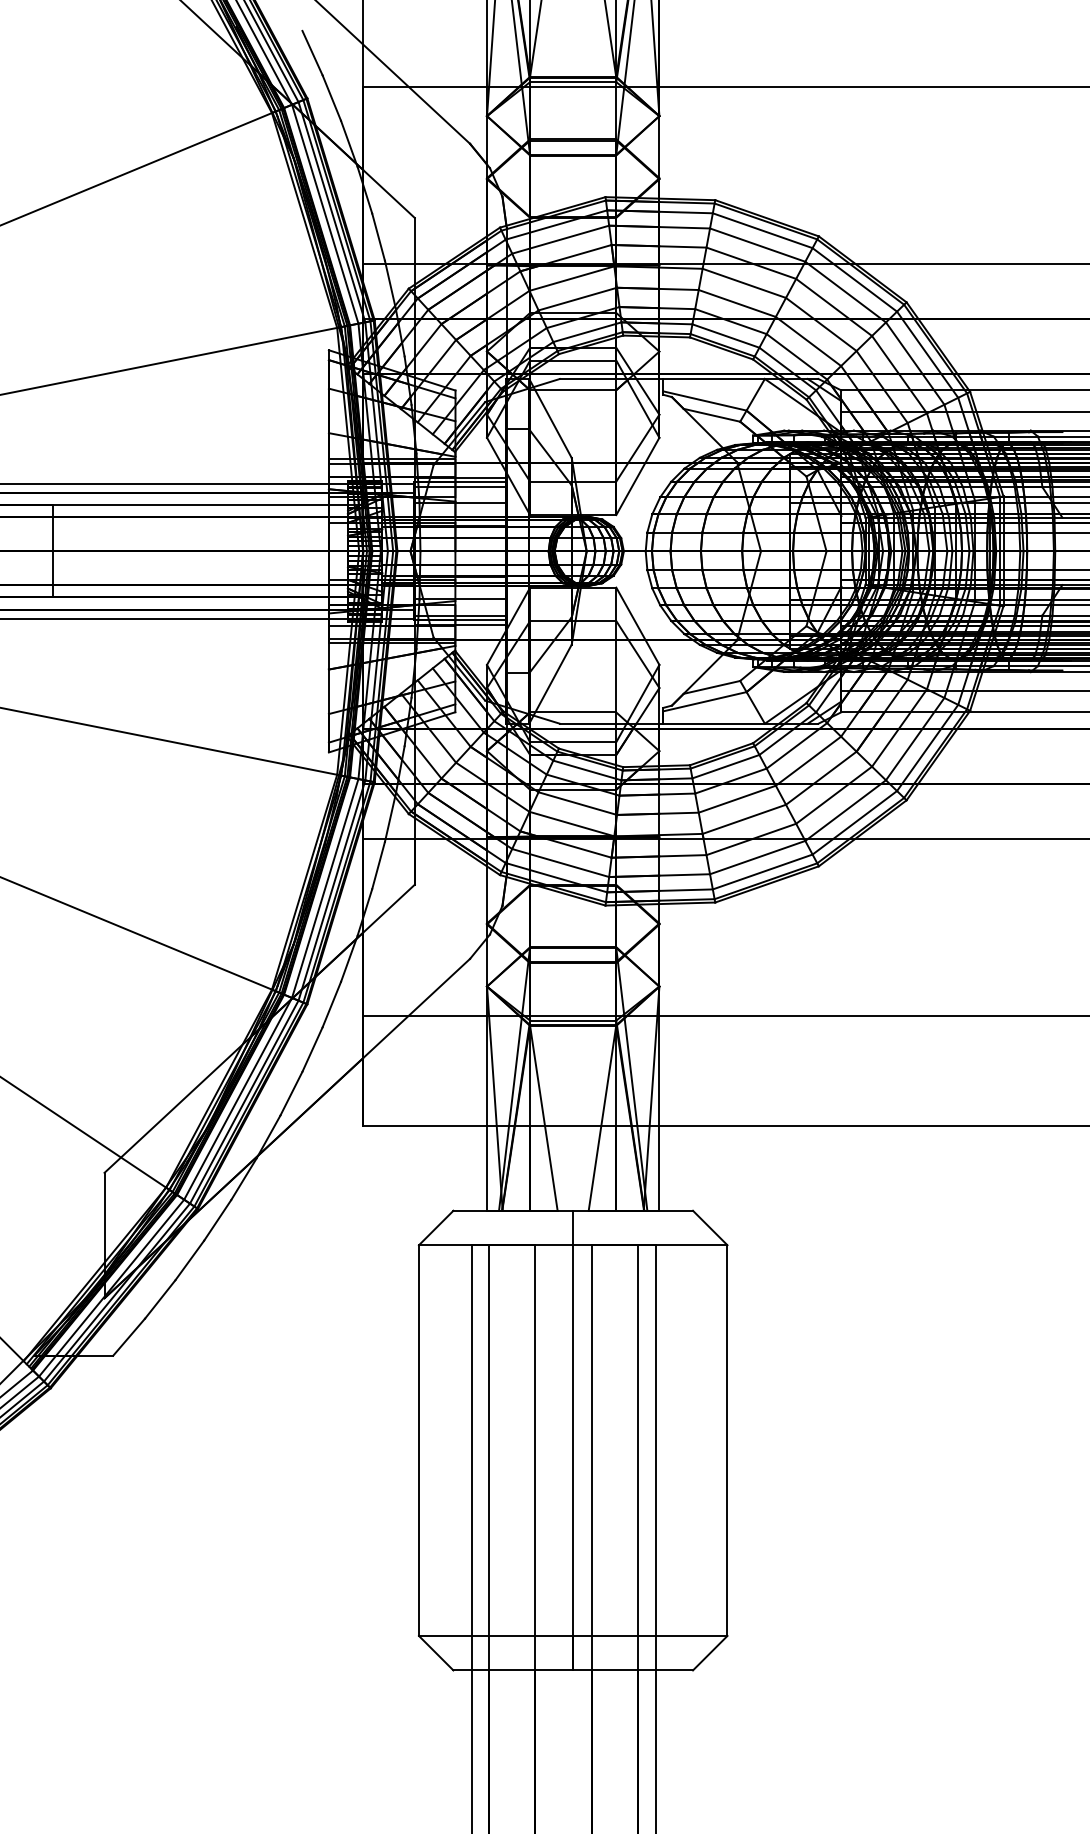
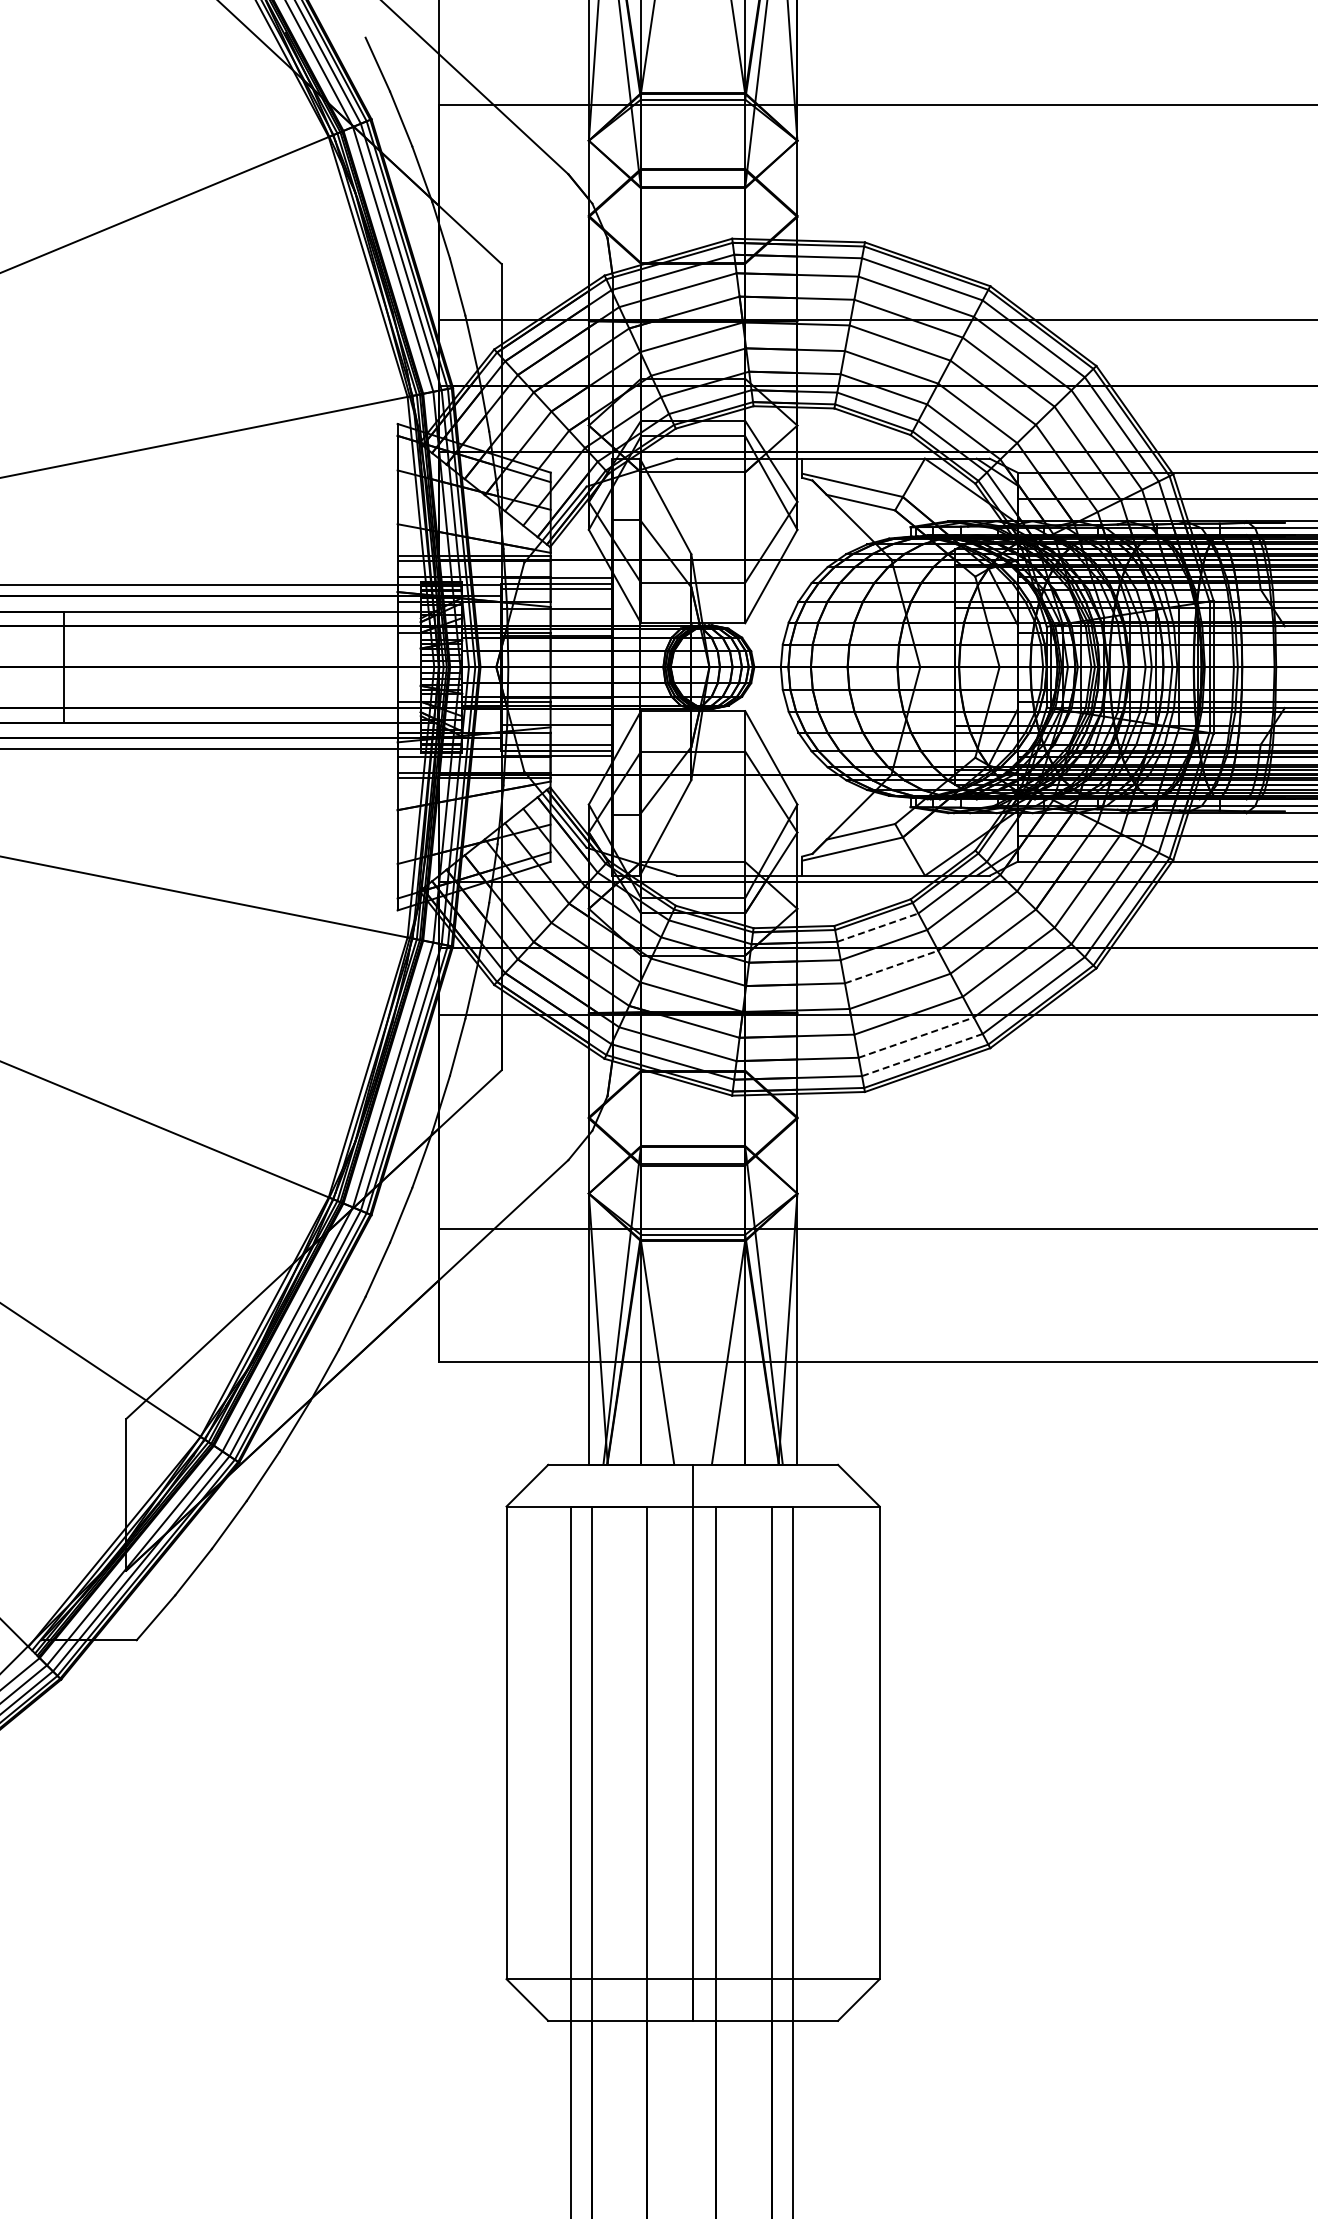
line: (725, 766) -> (877, 927), solid -> dashed
line: (738, 798) -> (892, 966), solid -> dashed
line: (757, 857) -> (916, 1037), solid -> dashed
line: (762, 872) -> (922, 1055), solid -> dashed

